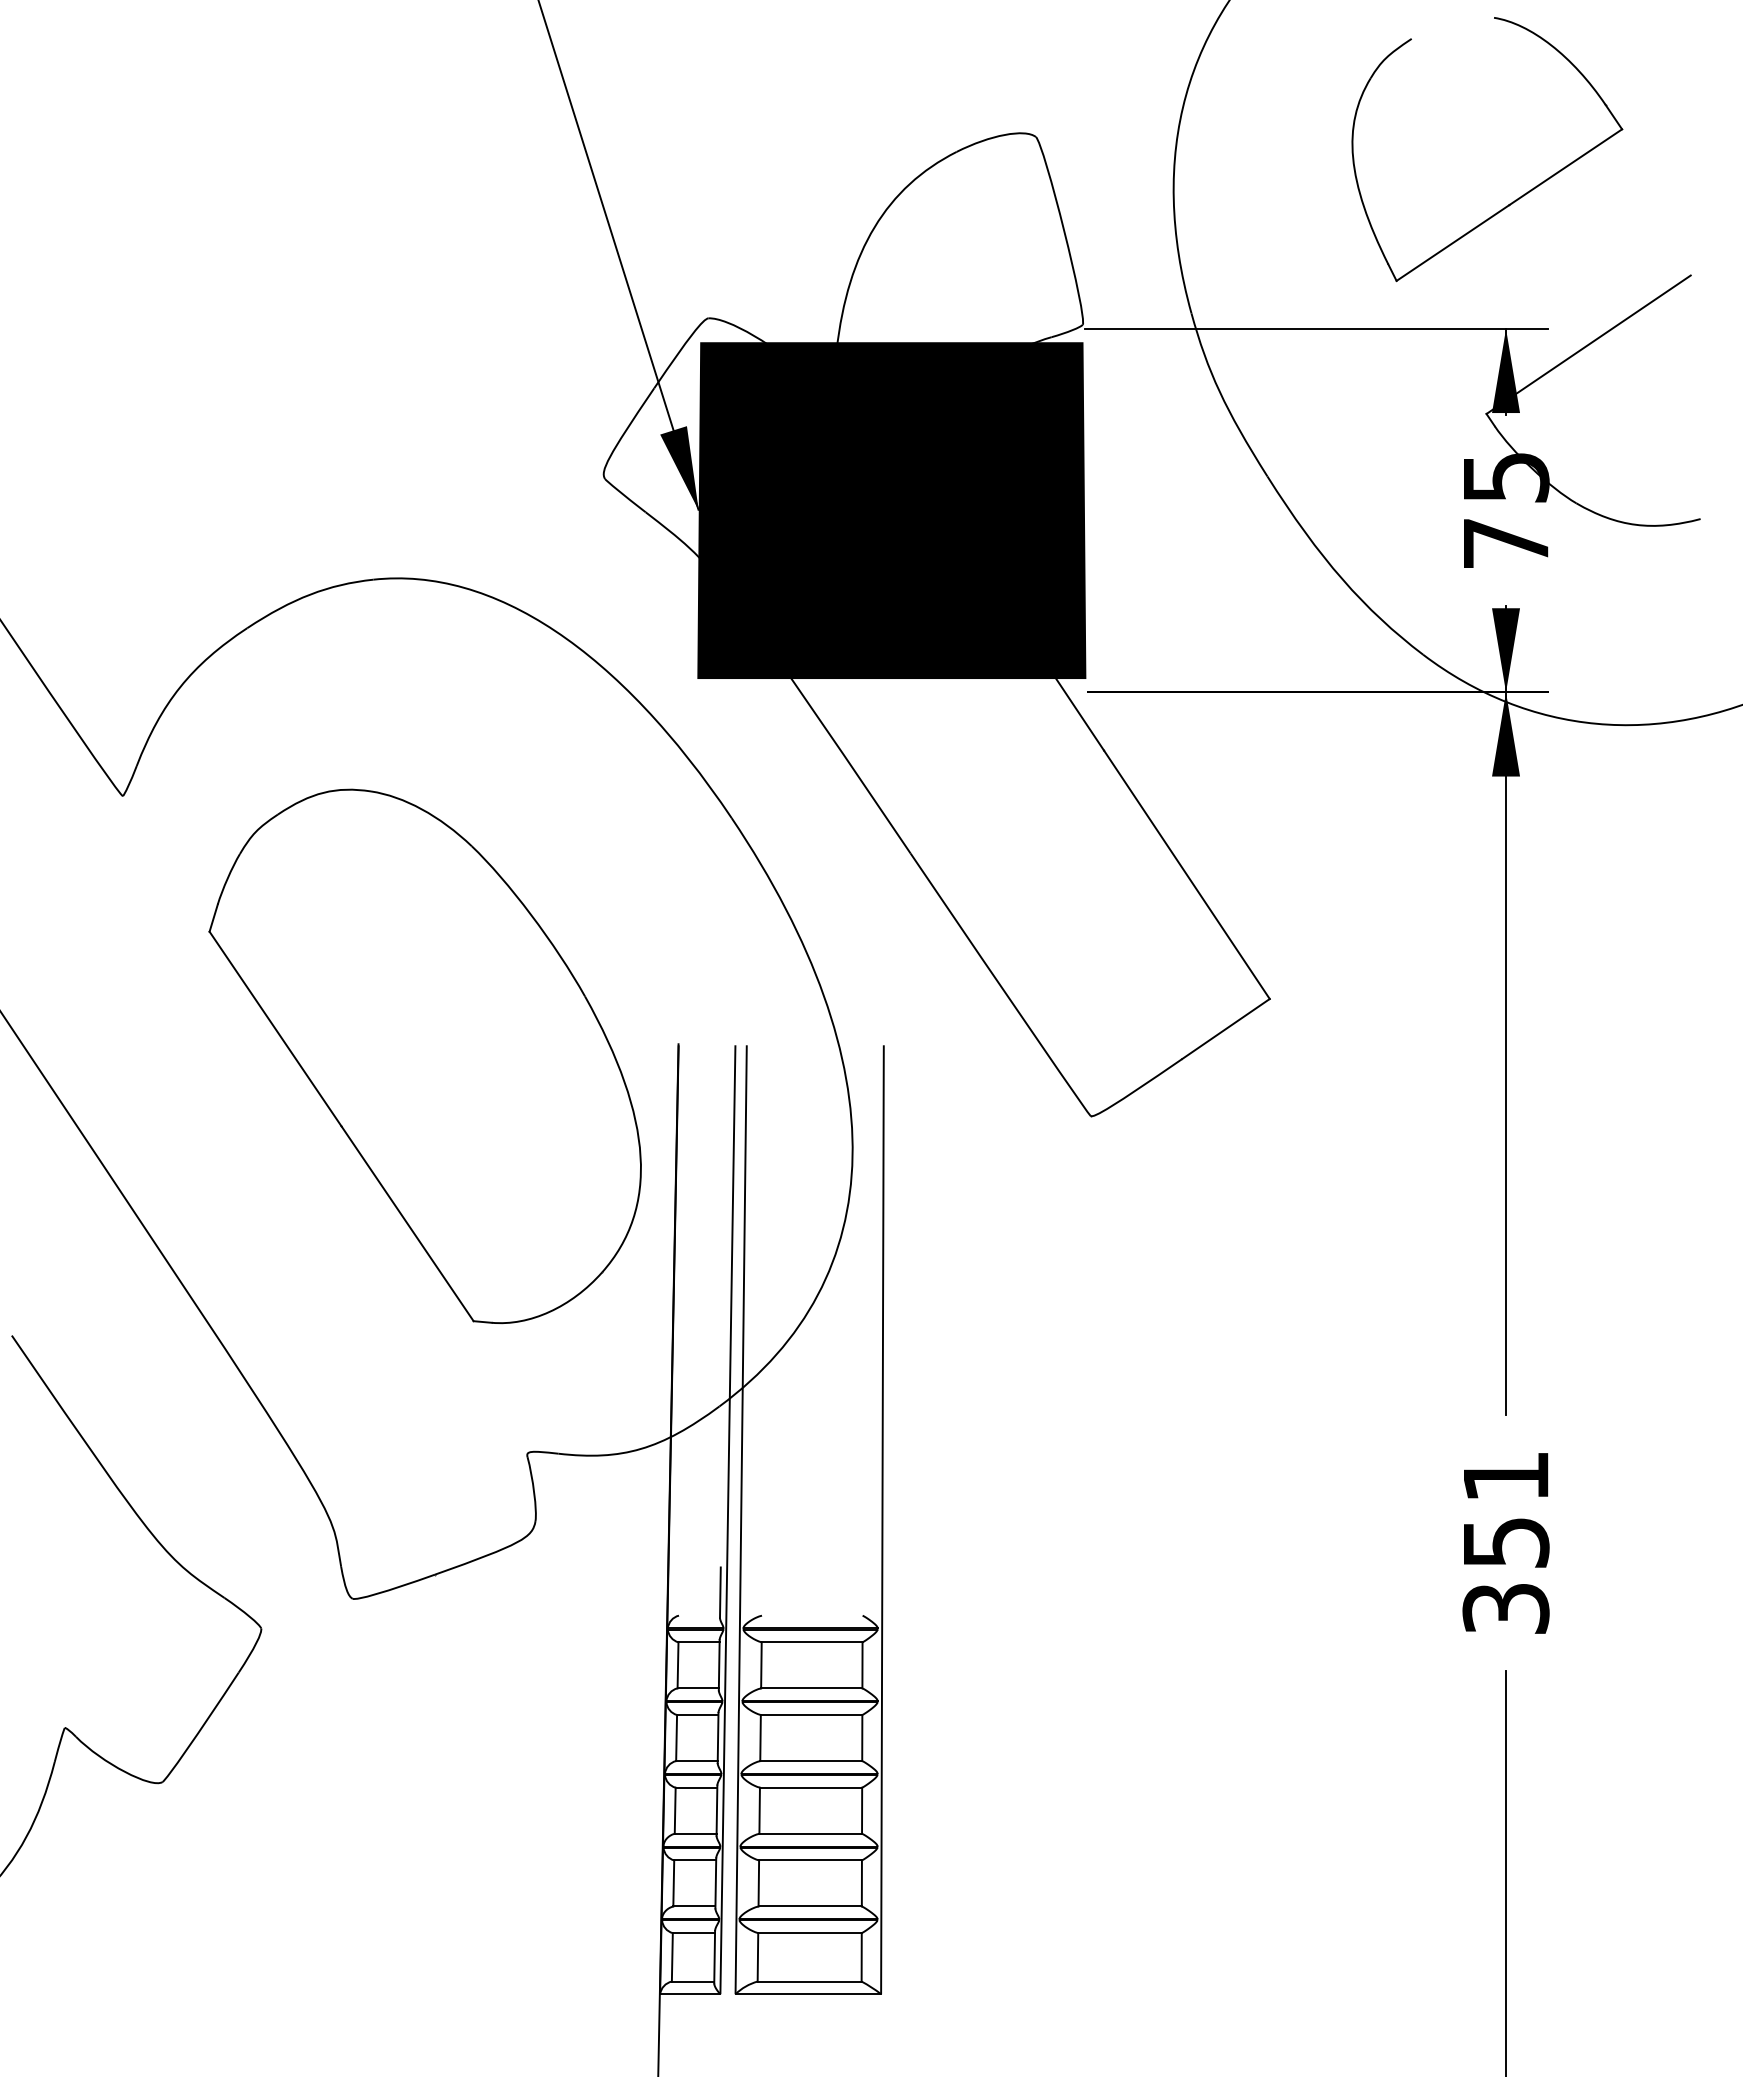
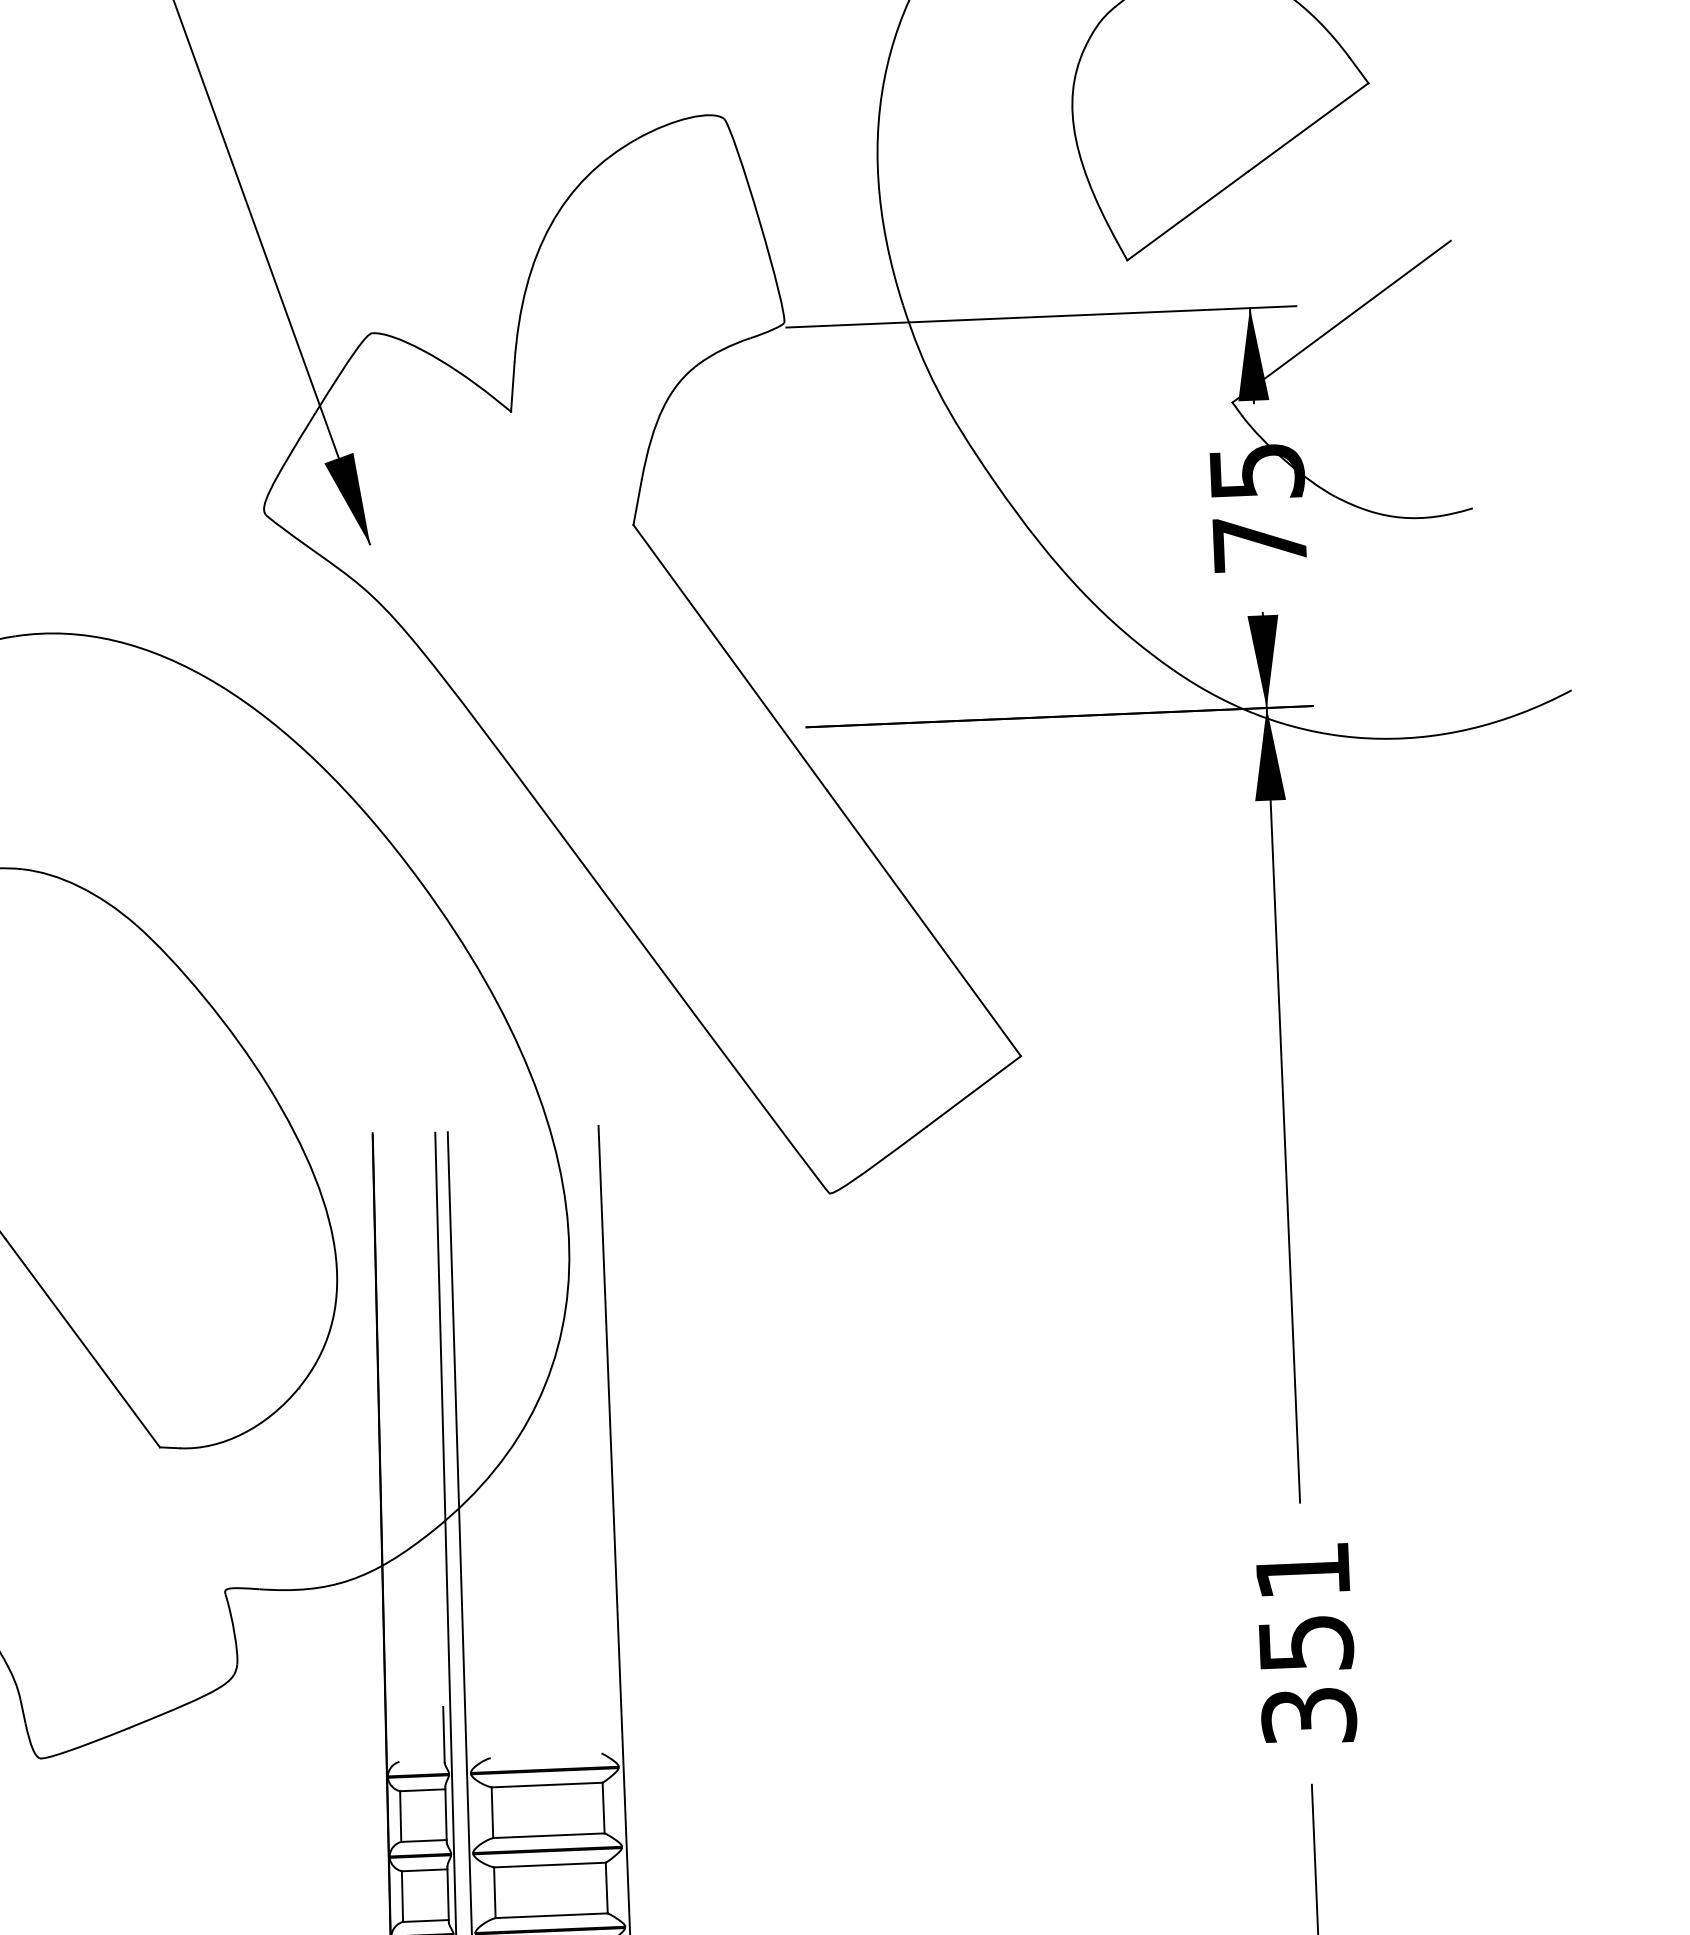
fill: (891, 510) -> (582, 536), removed

